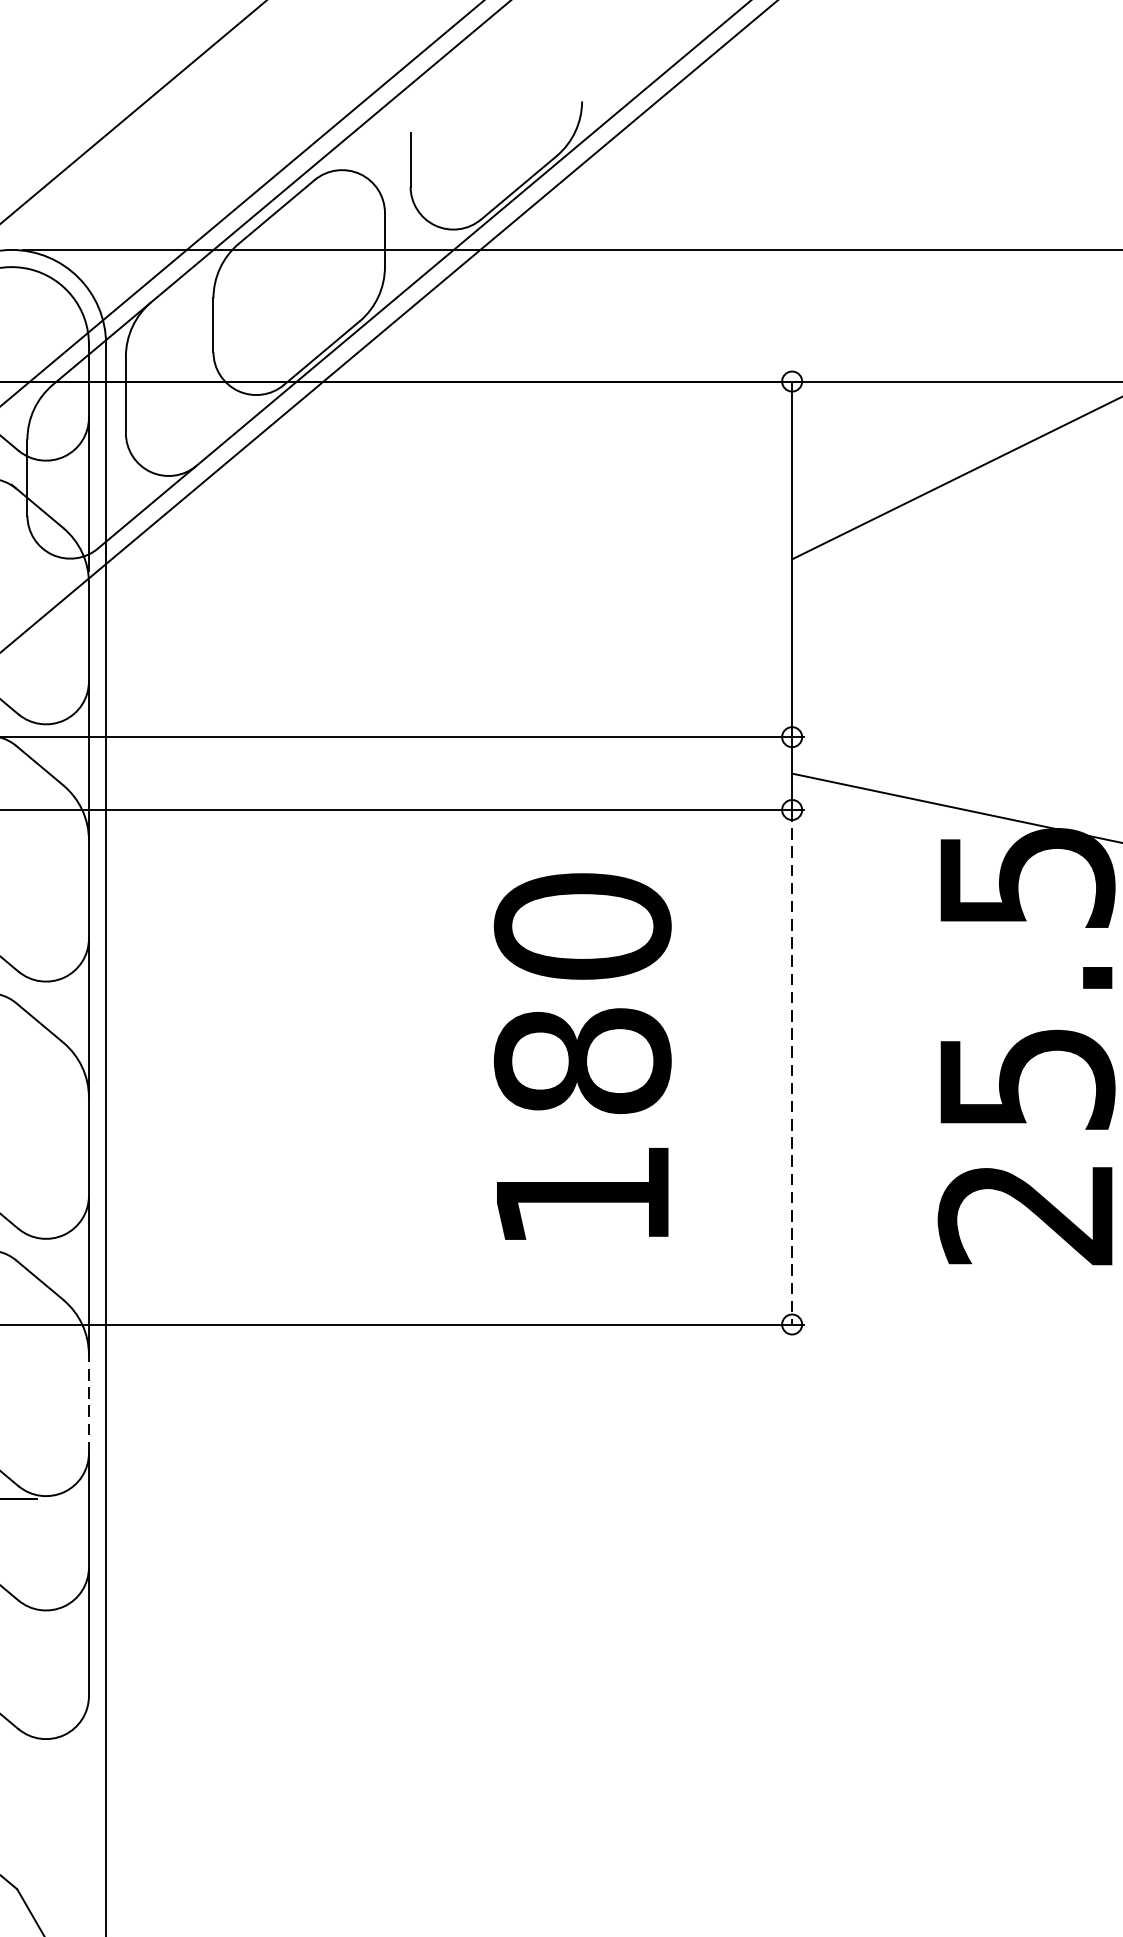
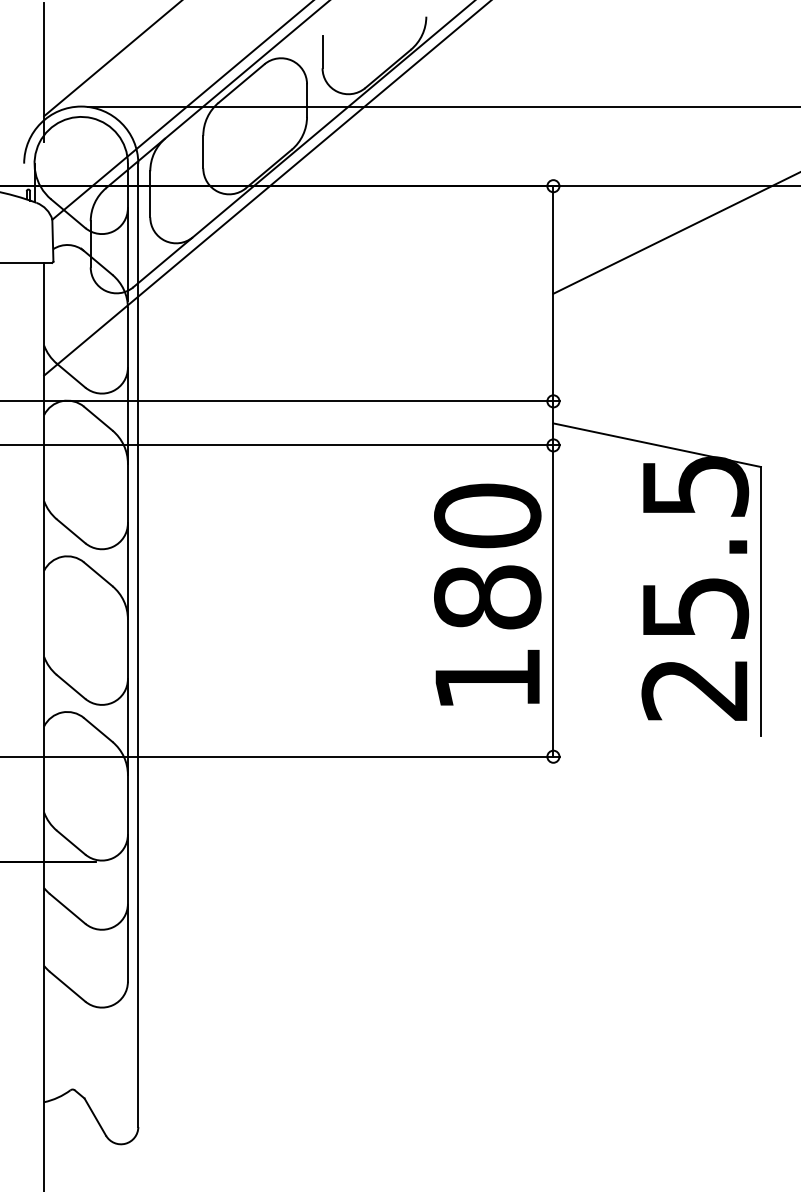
text: (582, 1056) -> (487, 594), moved
line: (792, 1067) -> (553, 601), dashed -> solid
line: (88, 1403) -> (127, 804), dashed -> solid

